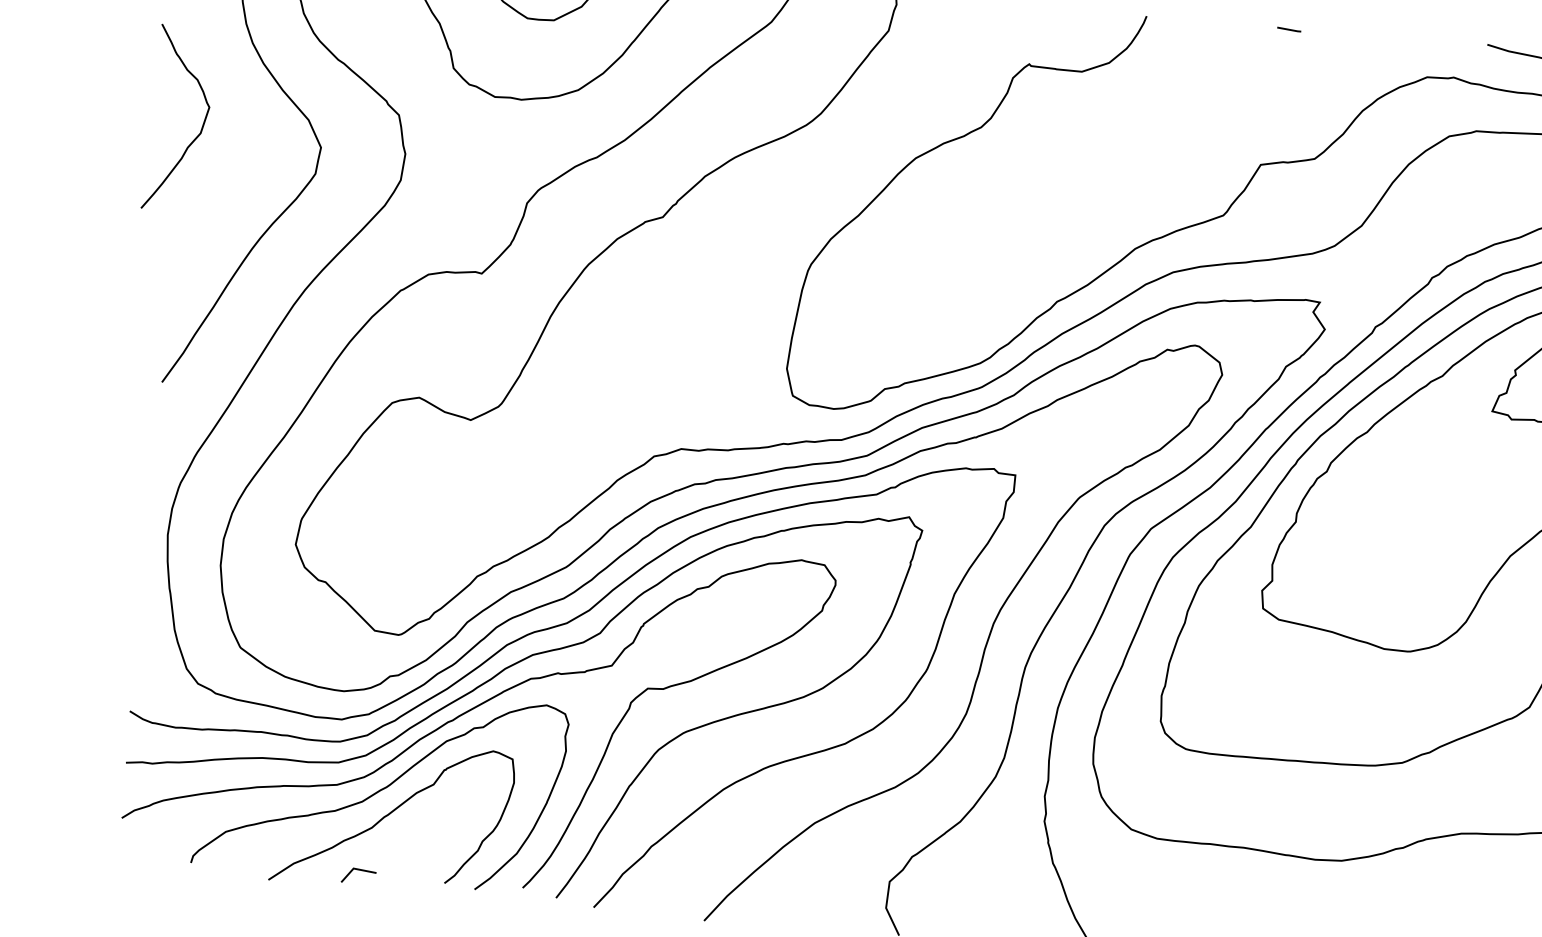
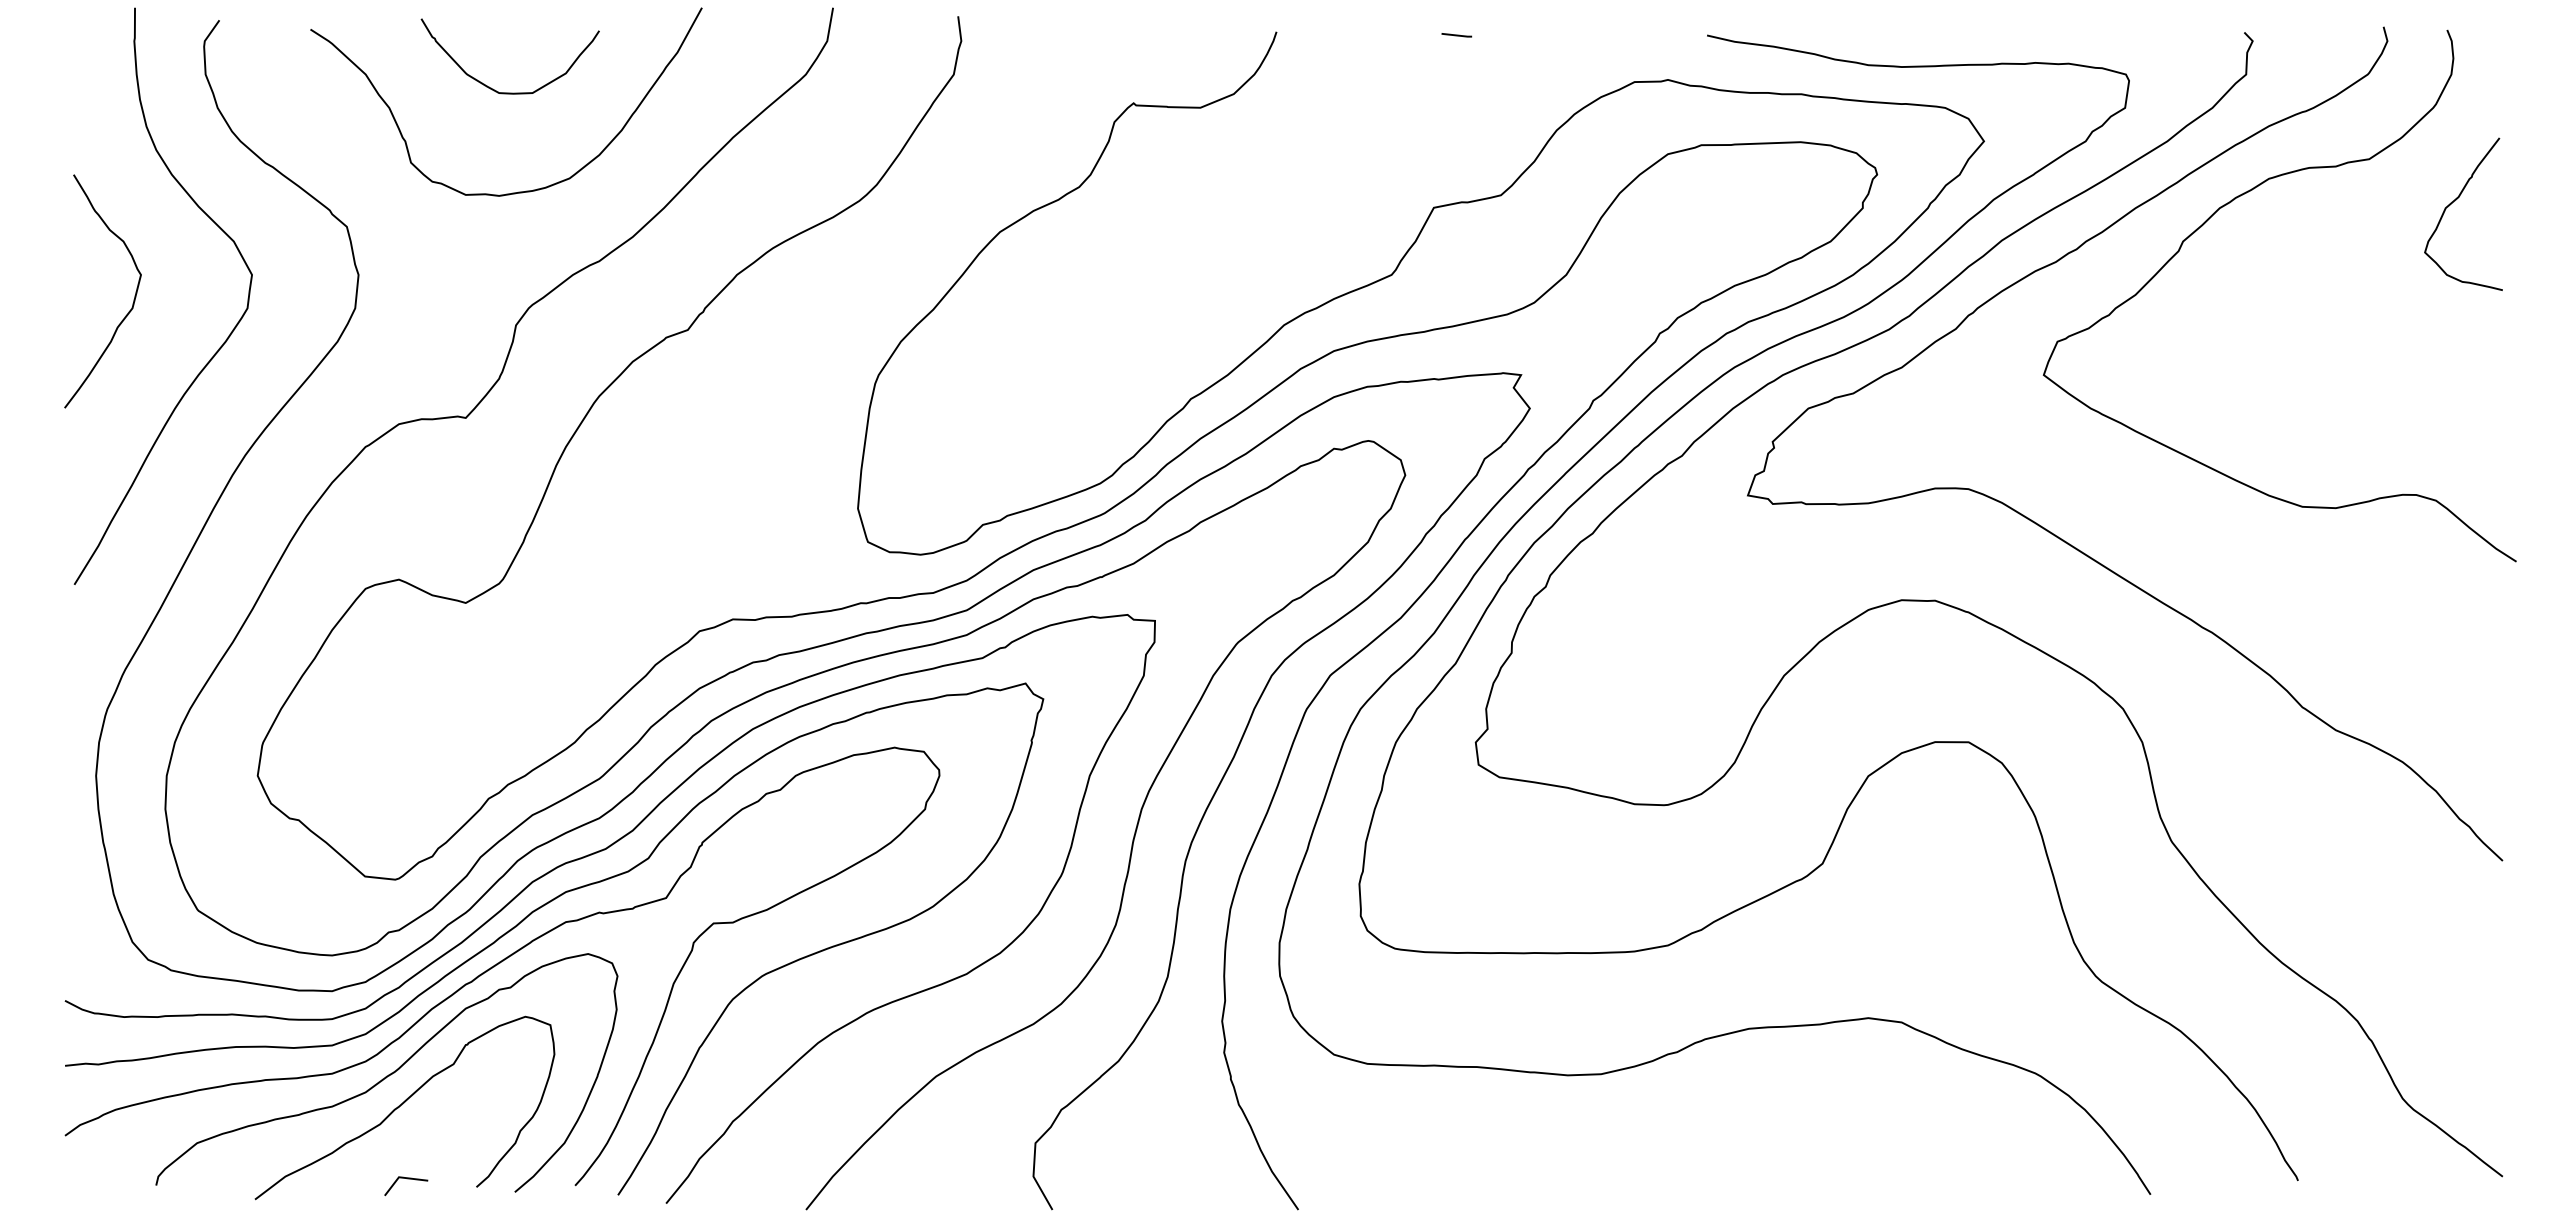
curve: (202, 126) -> (133, 299), moved
line: (360, 870) -> (407, 1179), moved

